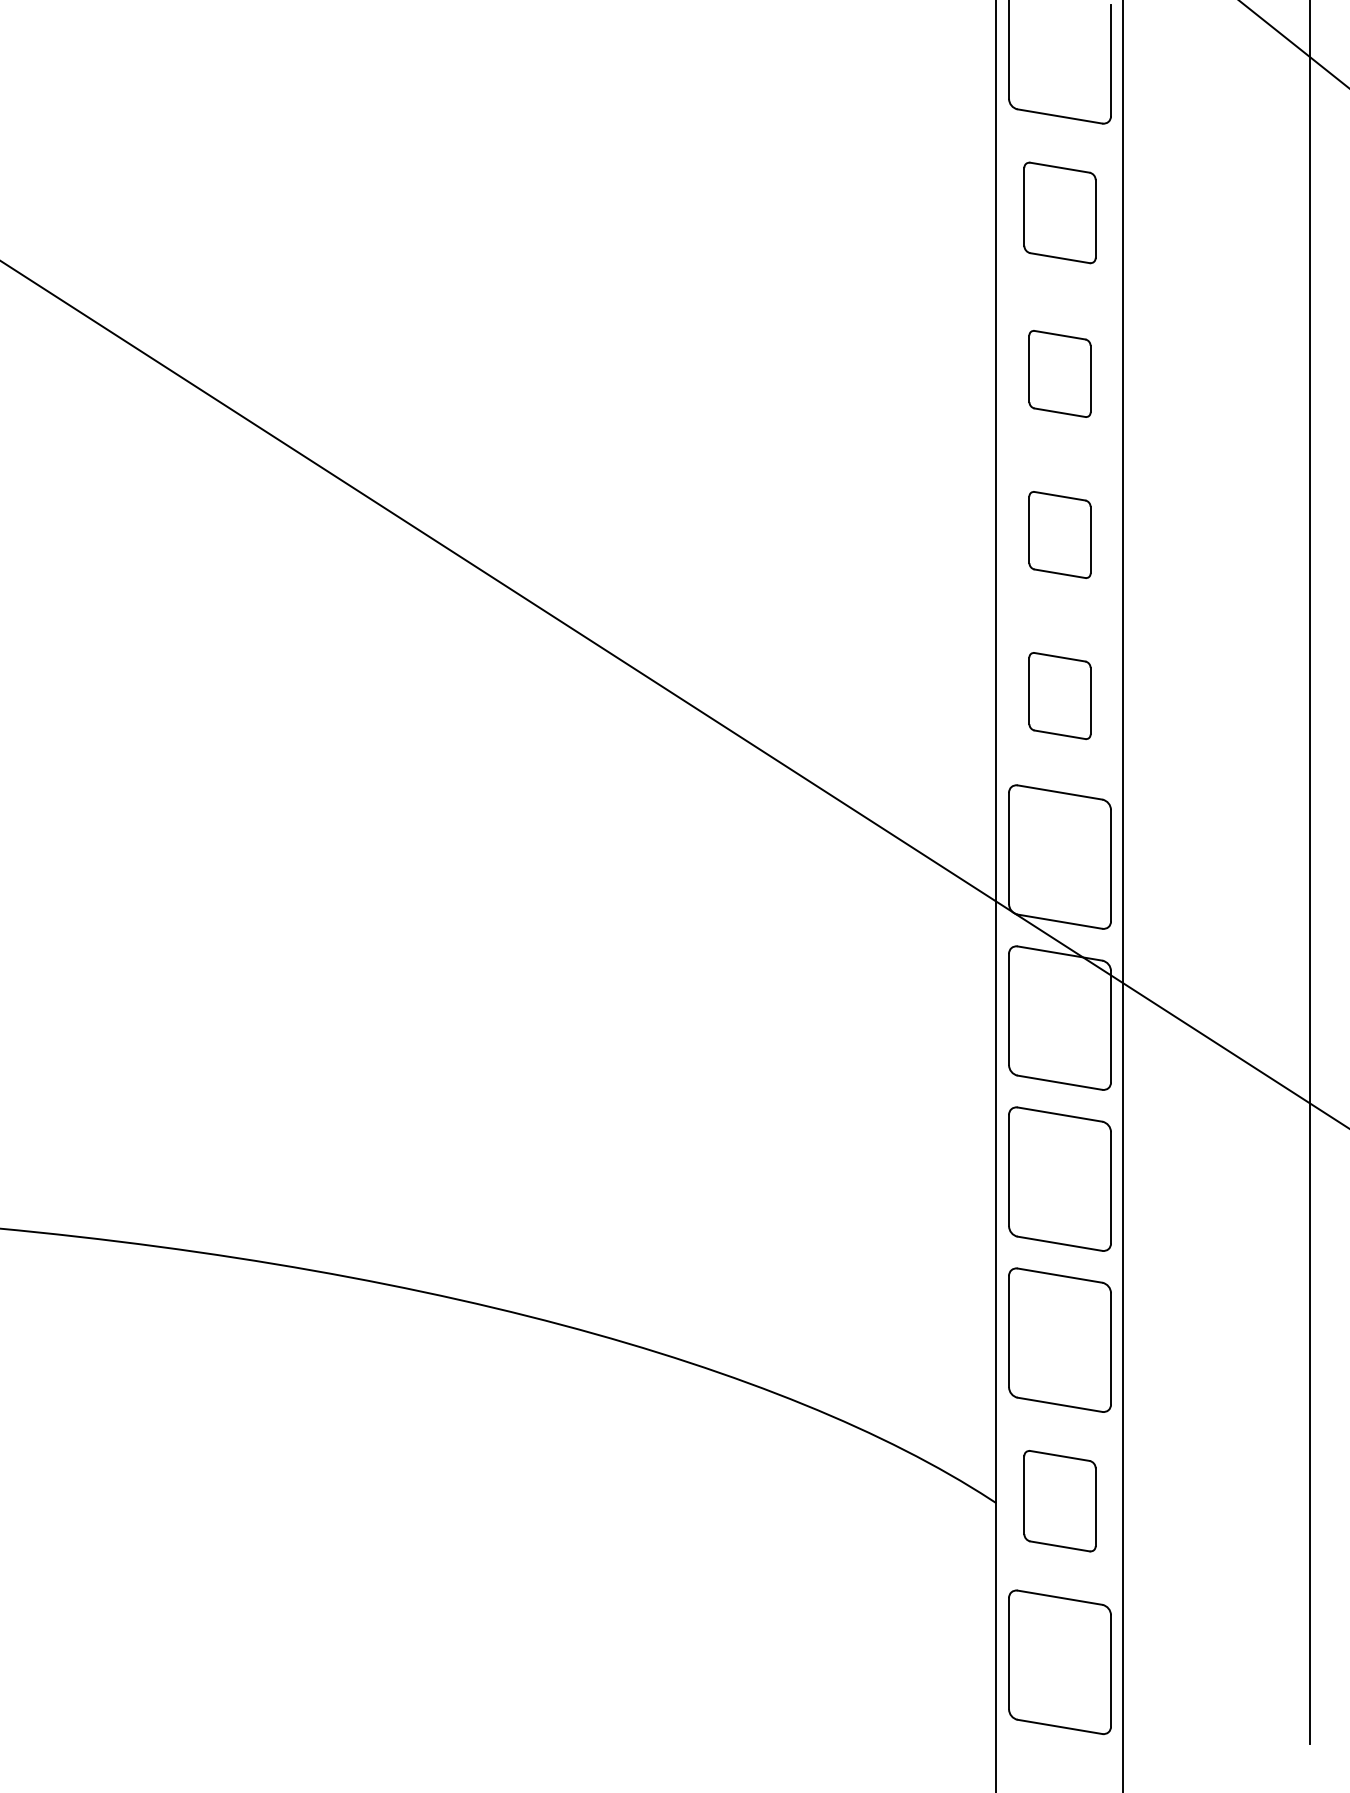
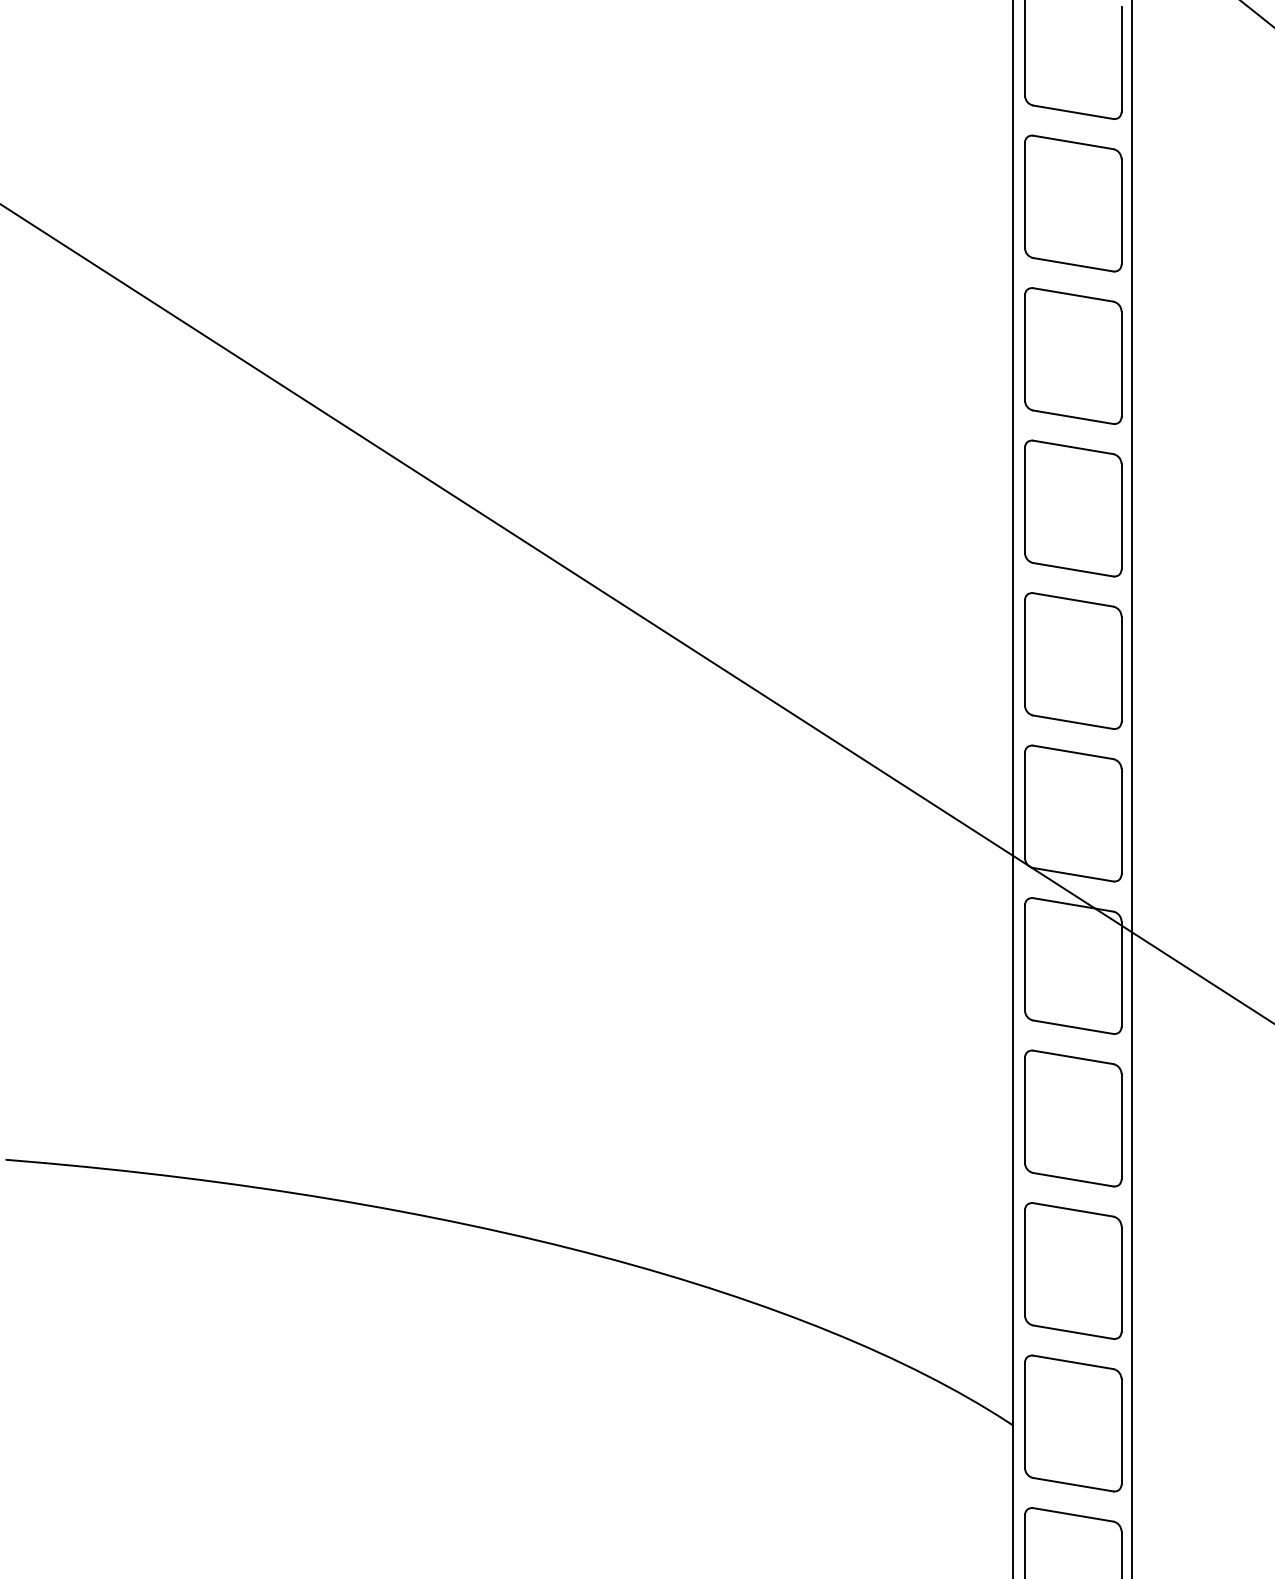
part: (1059, 212) -> (1072, 203), size x1.43
part: (1059, 373) -> (1072, 355), size x1.67
part: (1059, 534) -> (1072, 508), size x1.67
part: (1059, 695) -> (1072, 660), size x1.67
part: (1059, 1500) -> (1072, 1422), size x1.43

